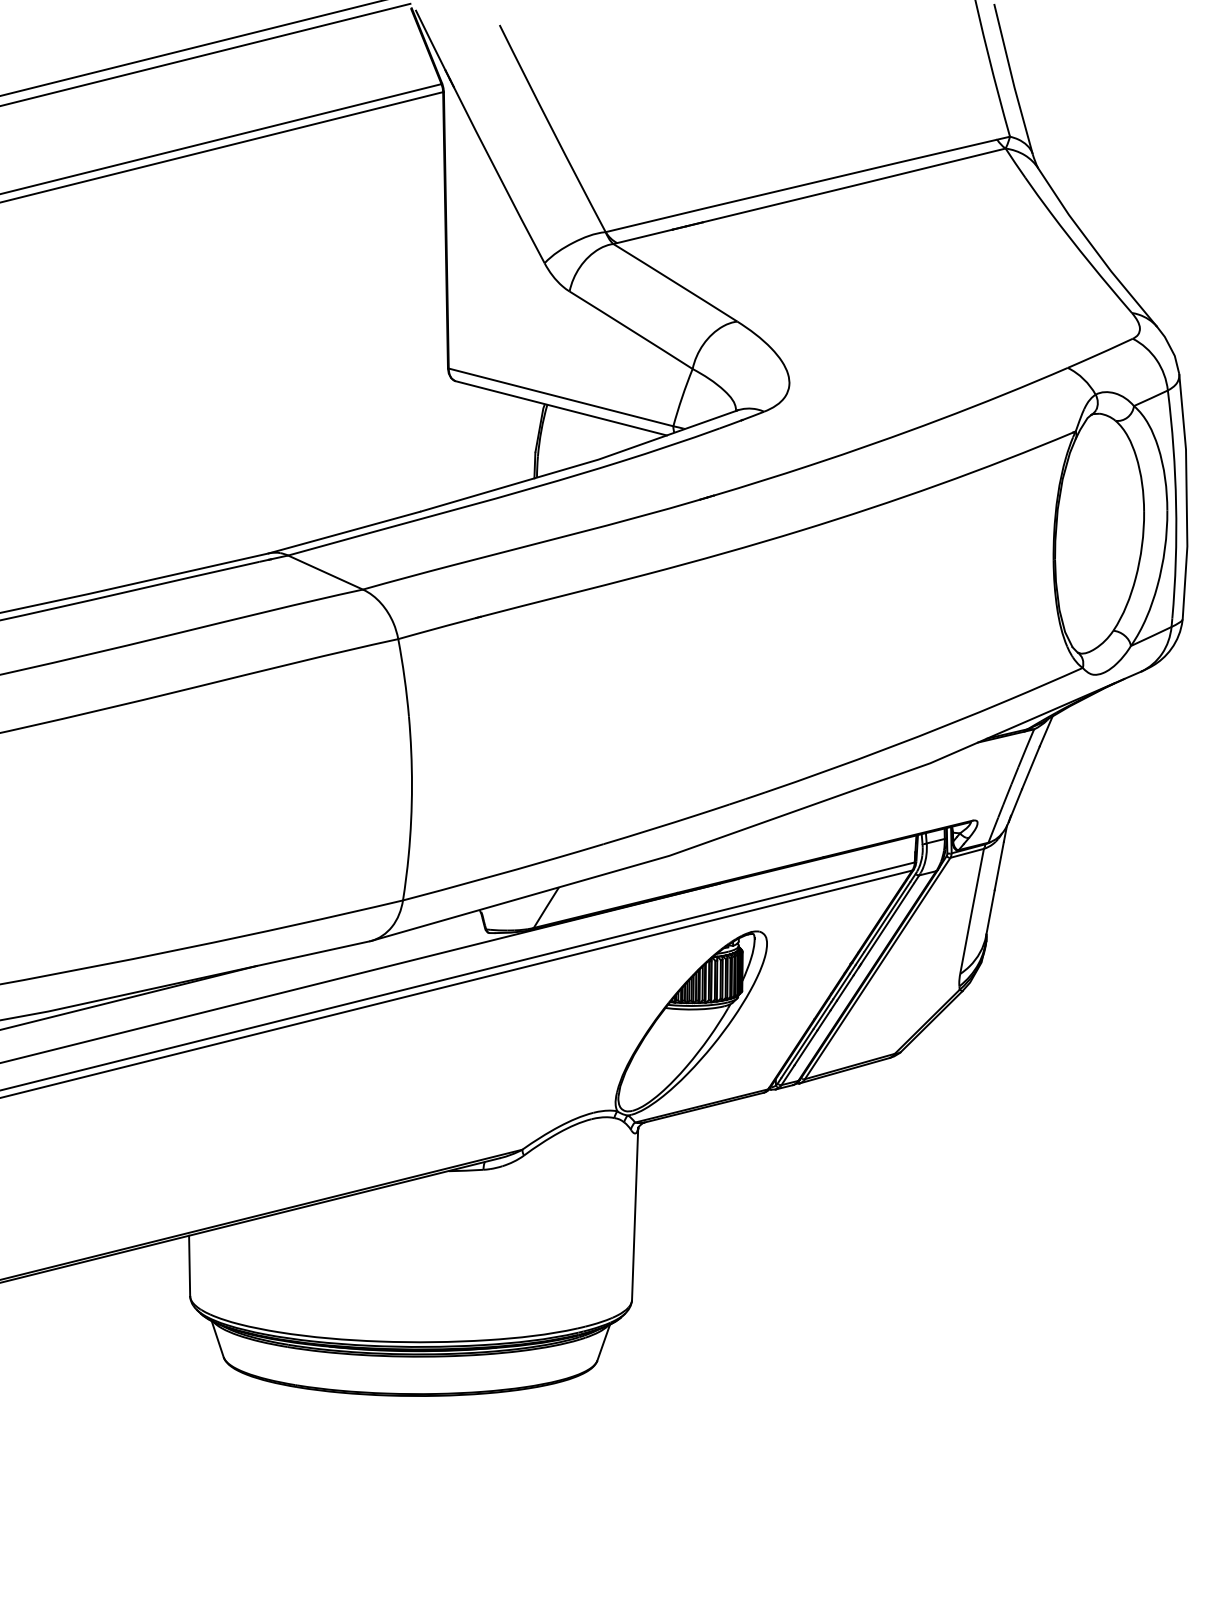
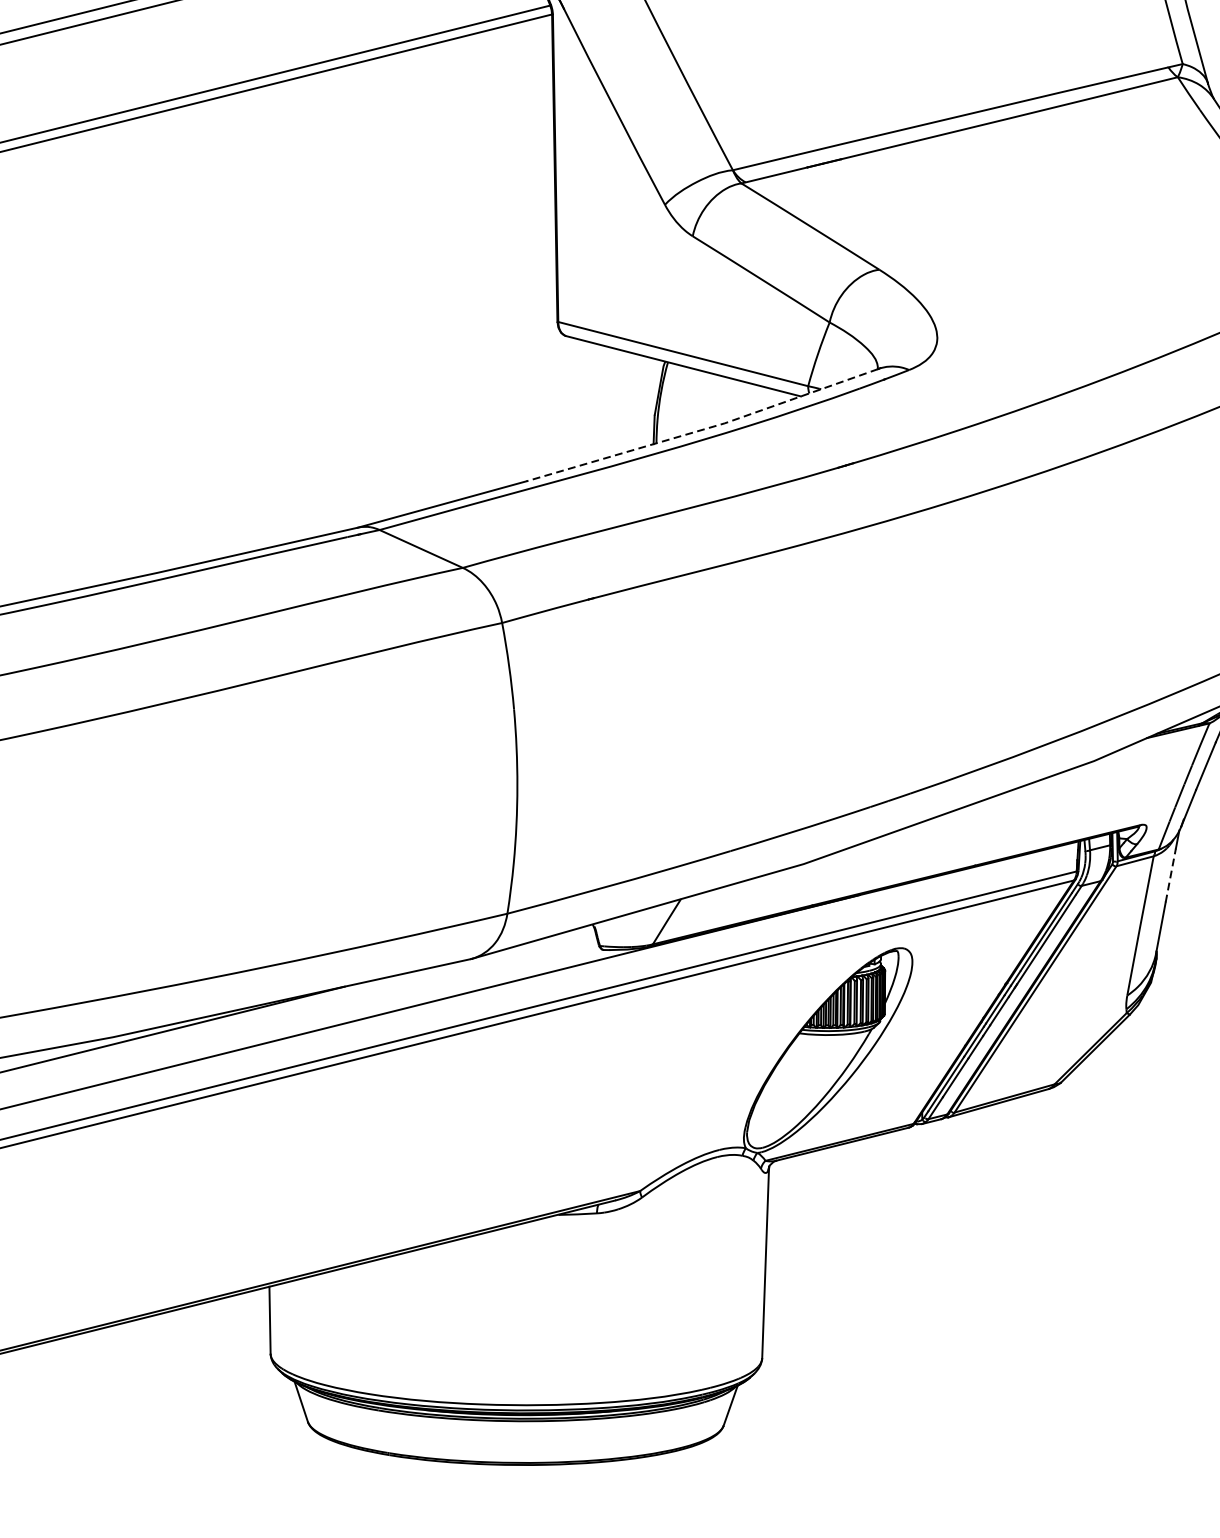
line: (580, 464) -> (704, 428), solid -> dashed
line: (999, 866) -> (1171, 875), solid -> dashed

